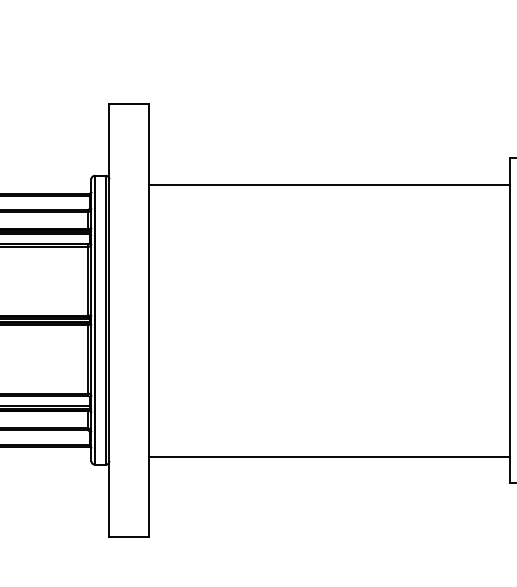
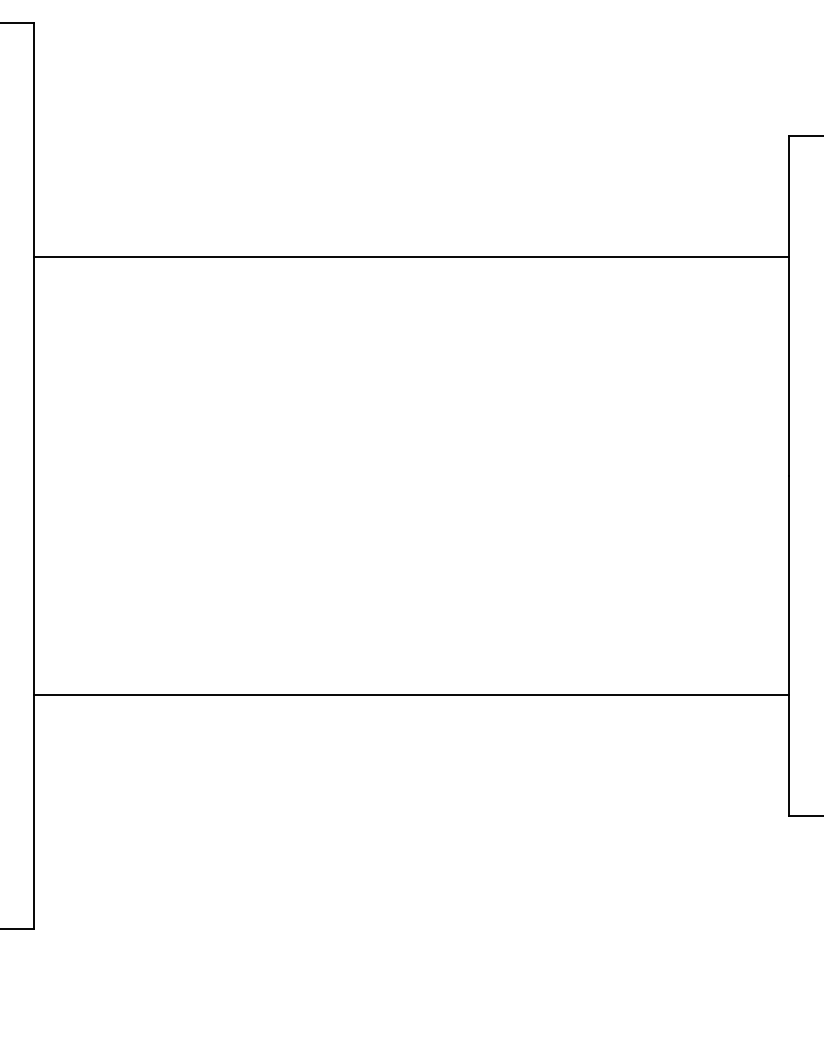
line: (329, 185) -> (411, 257), moved
line: (329, 456) -> (411, 694), moved

